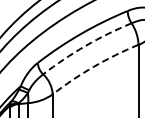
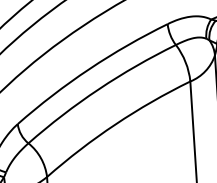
arc: (85, 45) -> (98, 88), dashed -> solid
arc: (93, 66) -> (114, 124), dashed -> solid

